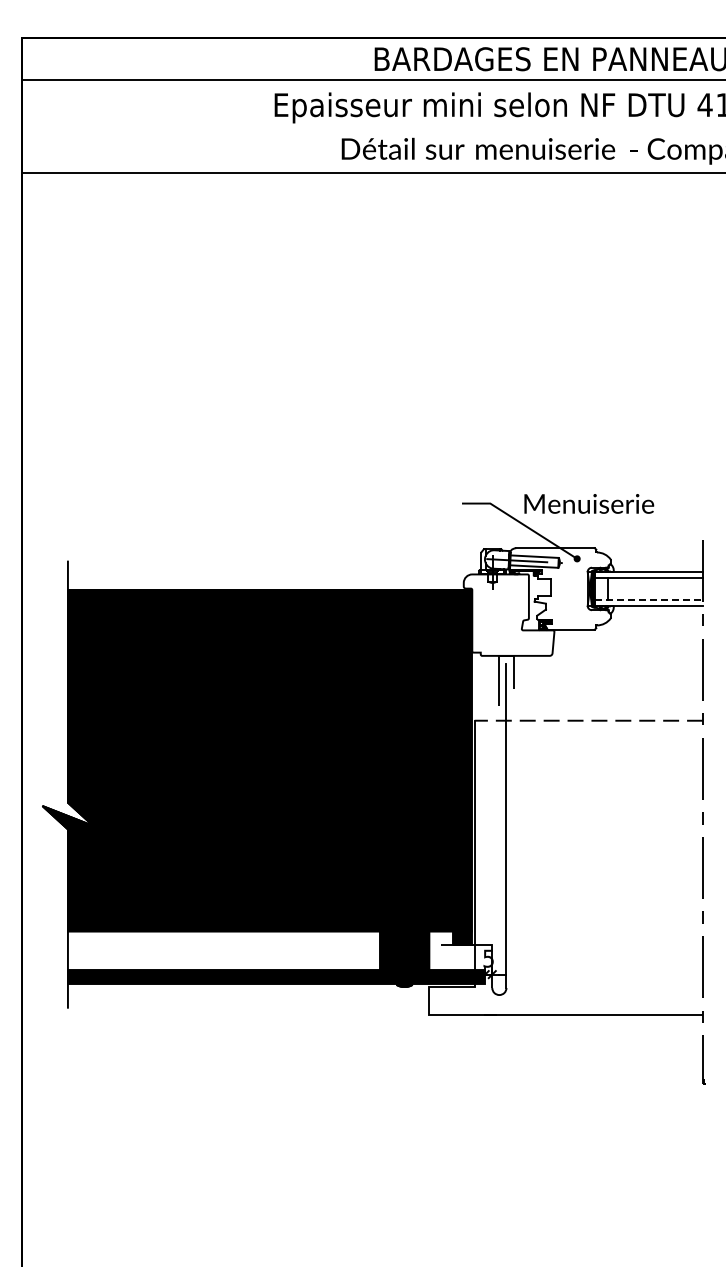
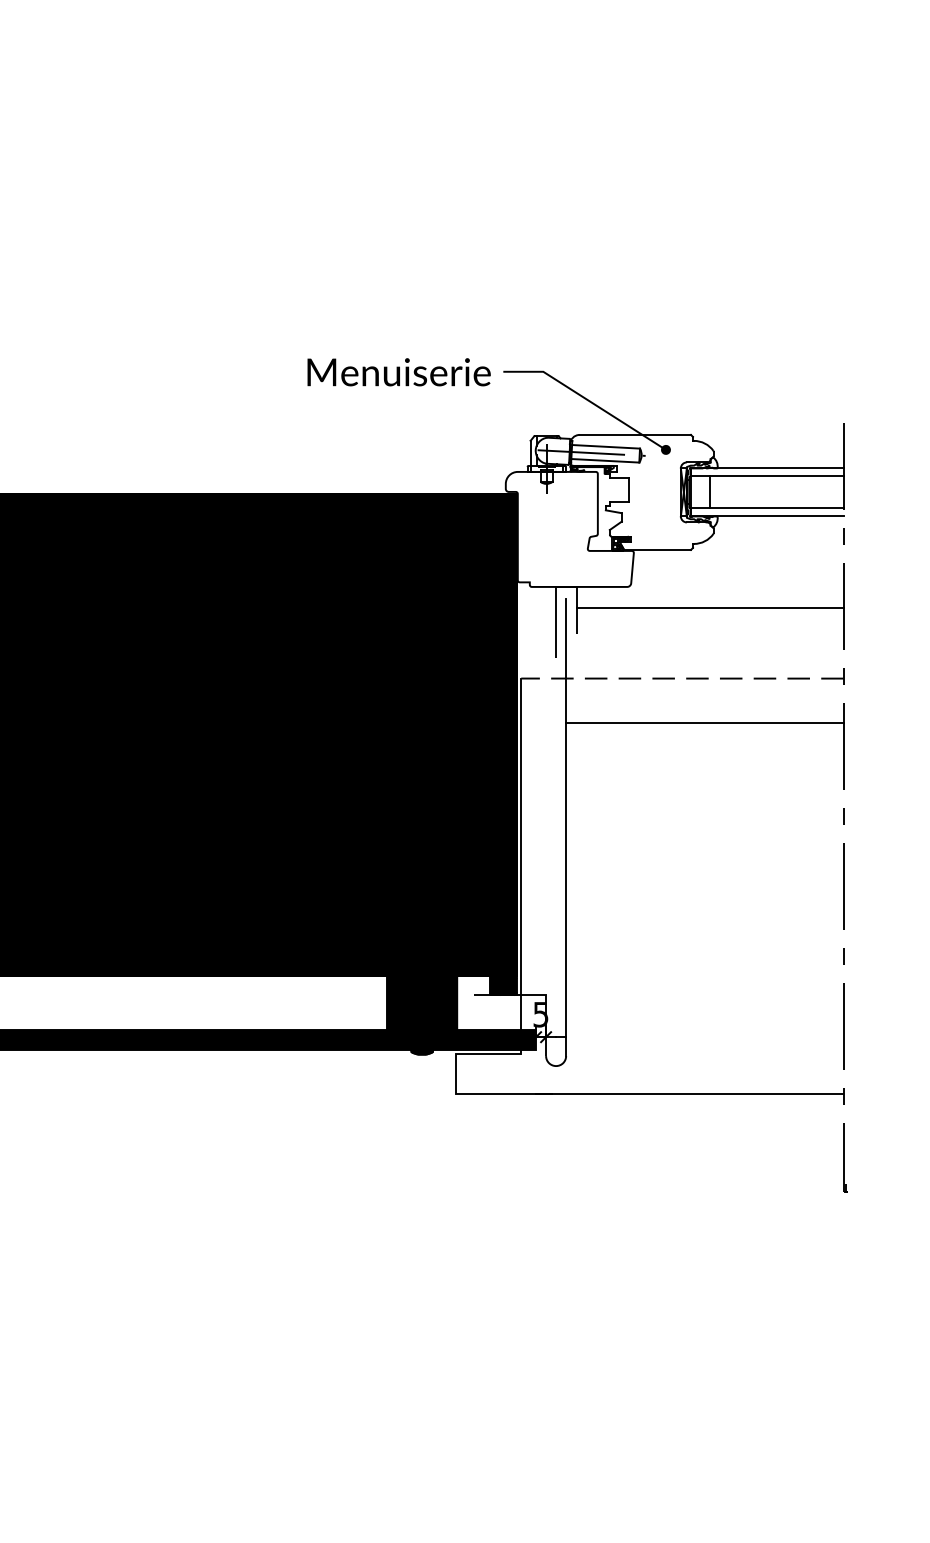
text: (589, 503) -> (399, 371), moved
line: (649, 600) -> (768, 508), dashed -> solid
line: (608, 670) -> (710, 607), added
line: (604, 752) -> (704, 723), added

